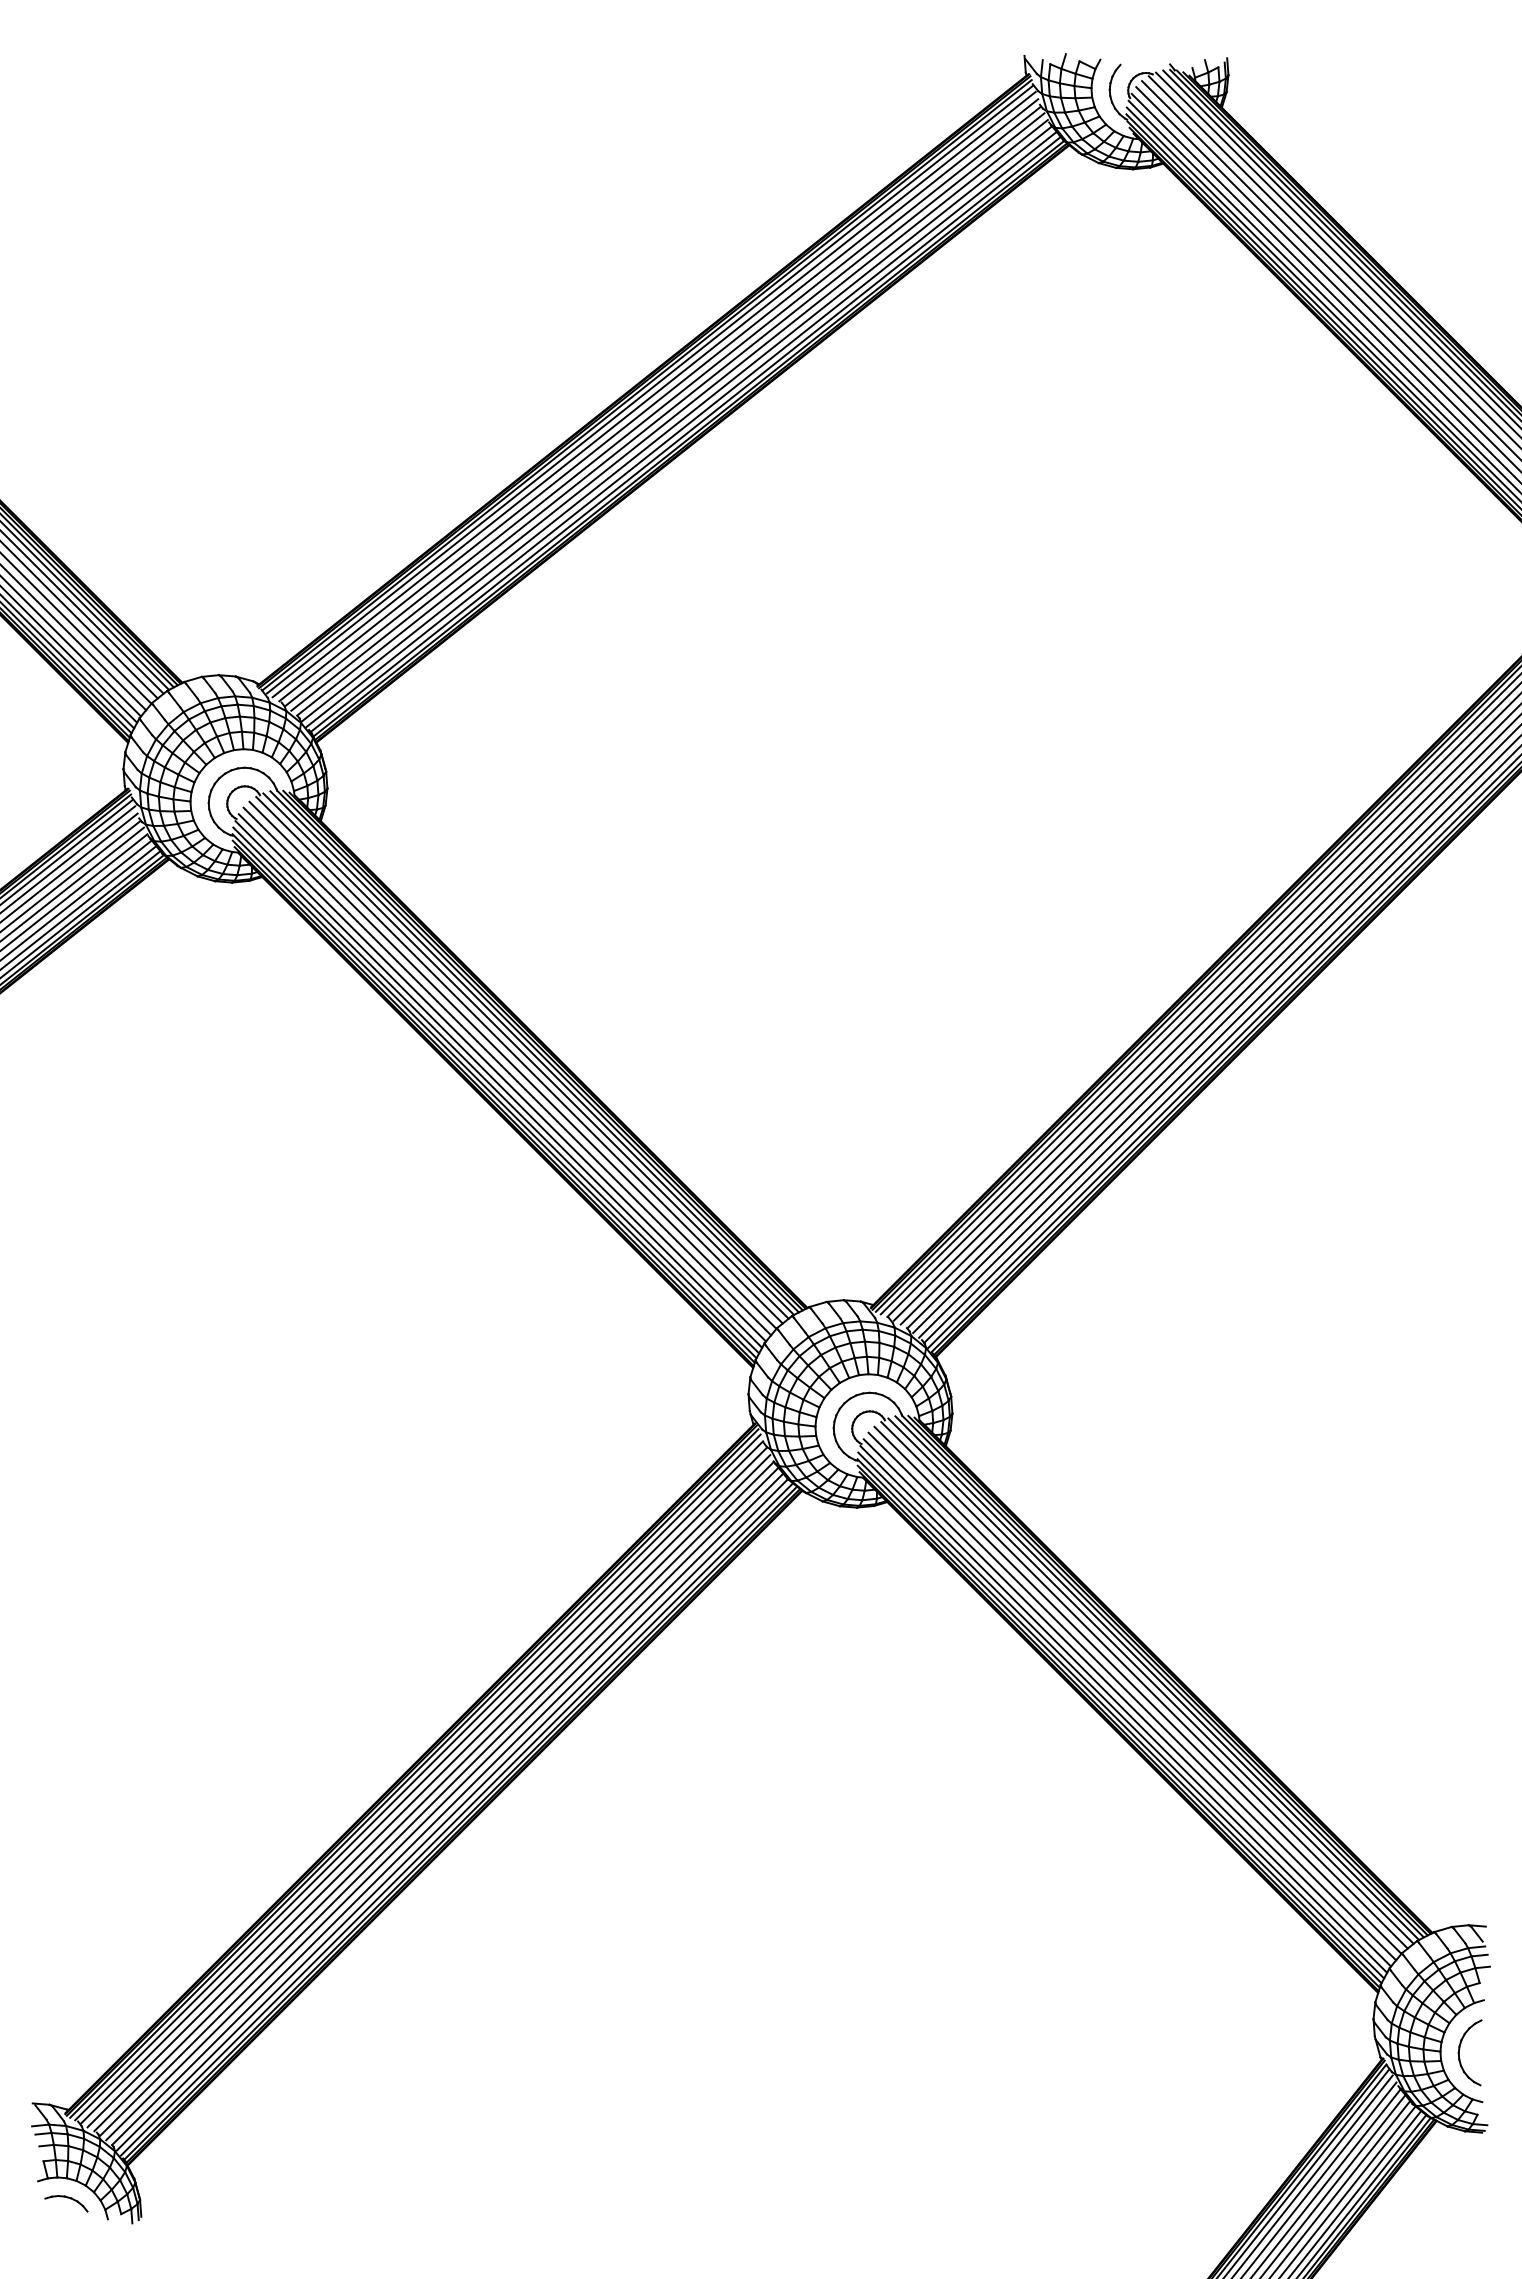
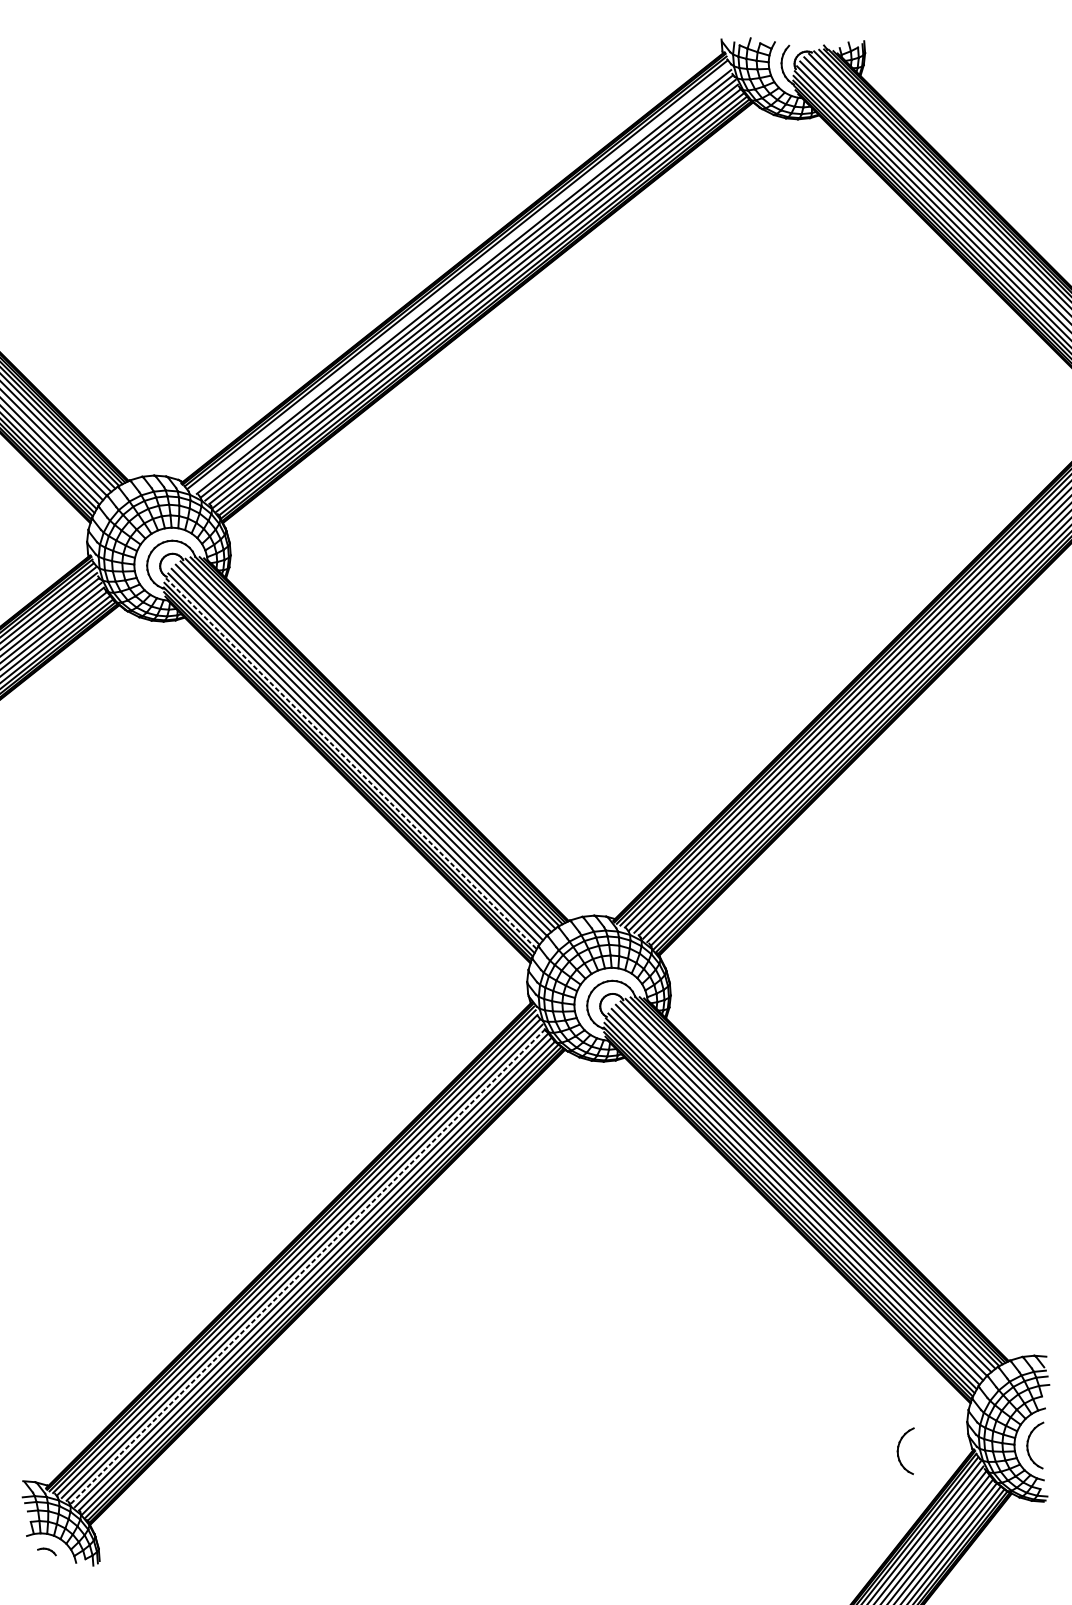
line: (653, 394) -> (460, 277), removed
line: (499, 1084) -> (351, 763), solid -> dashed
line: (437, 1798) -> (308, 1266), solid -> dashed
part: (1276, 2057) -> (898, 1448), added
part: (66, 2203) -> (47, 1551), size x0.6

